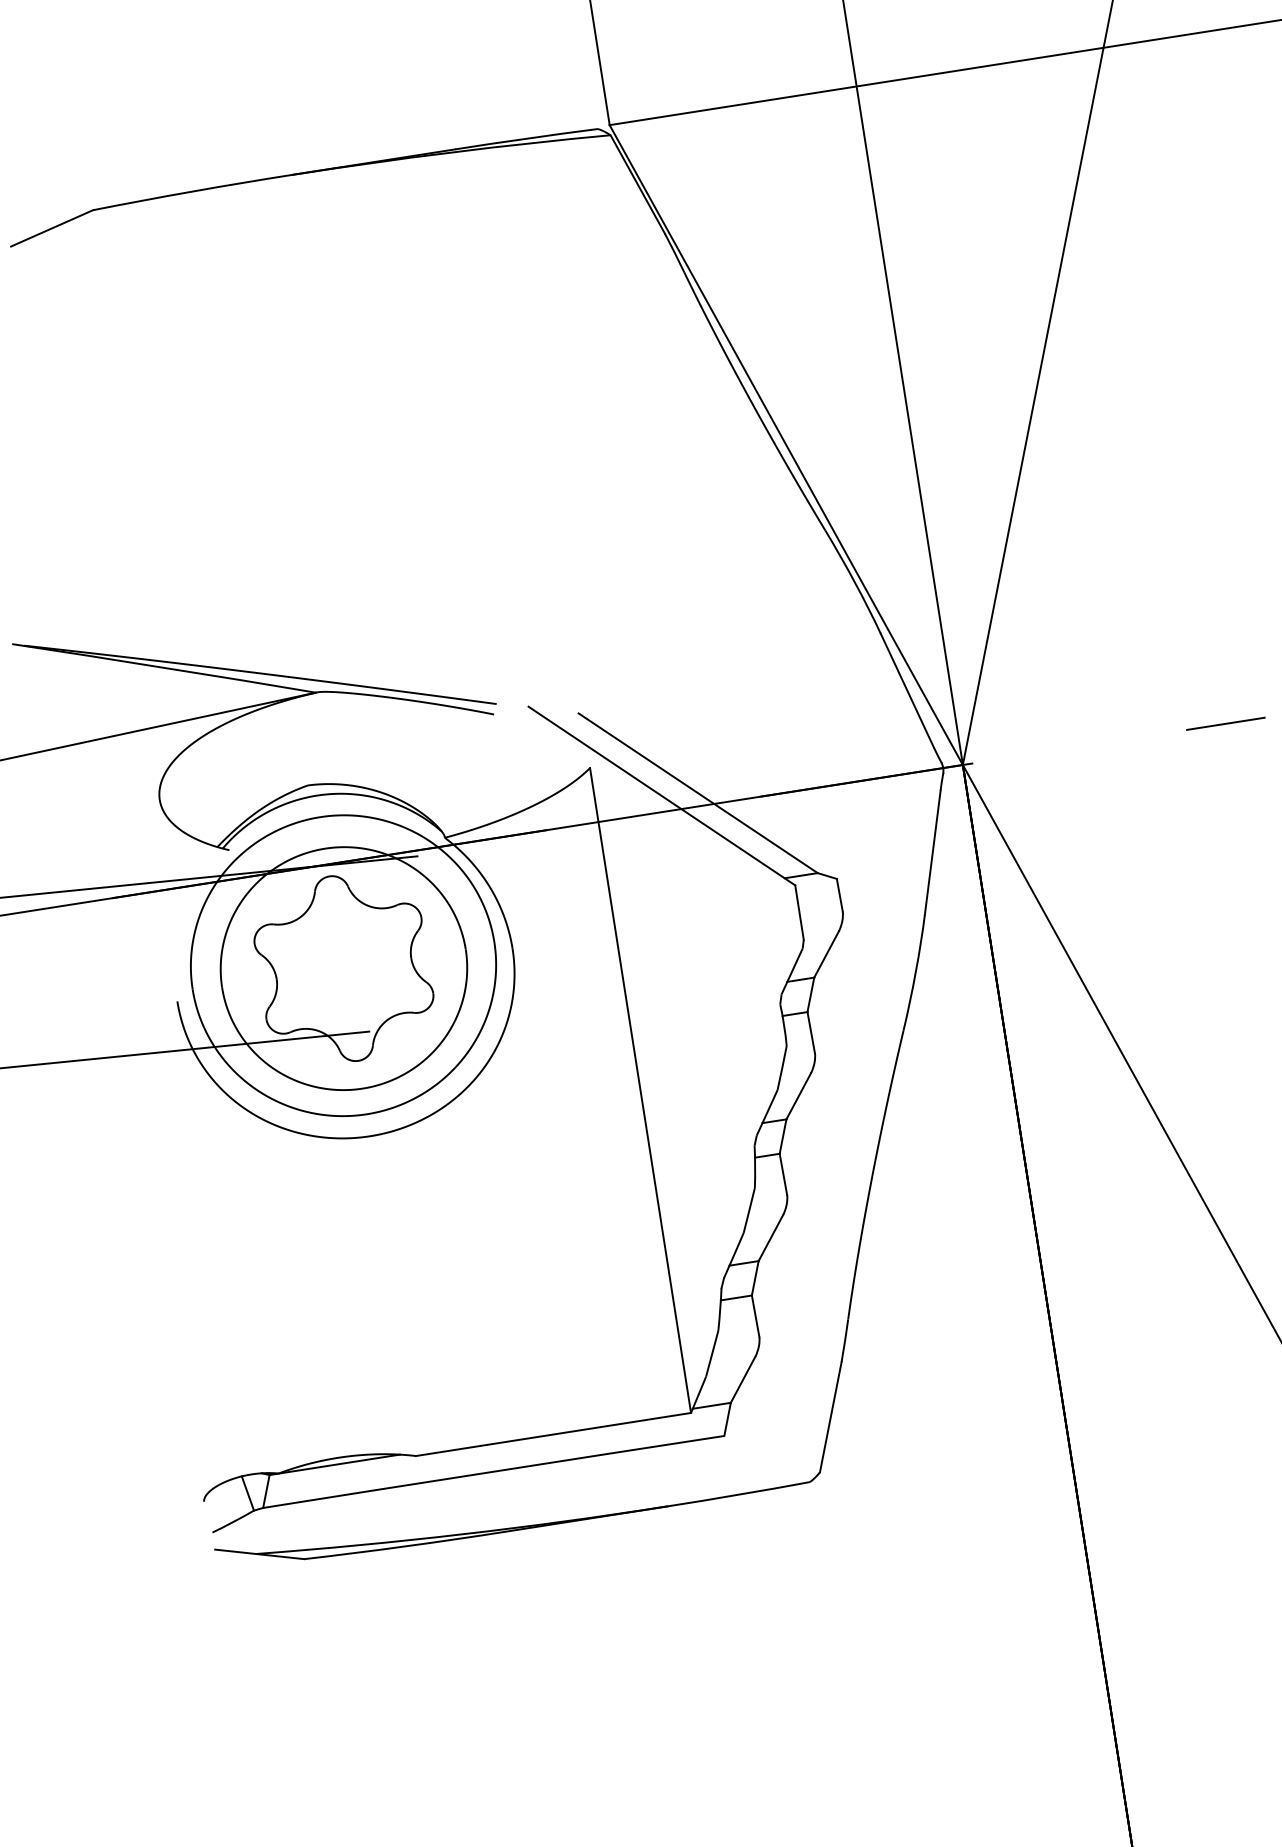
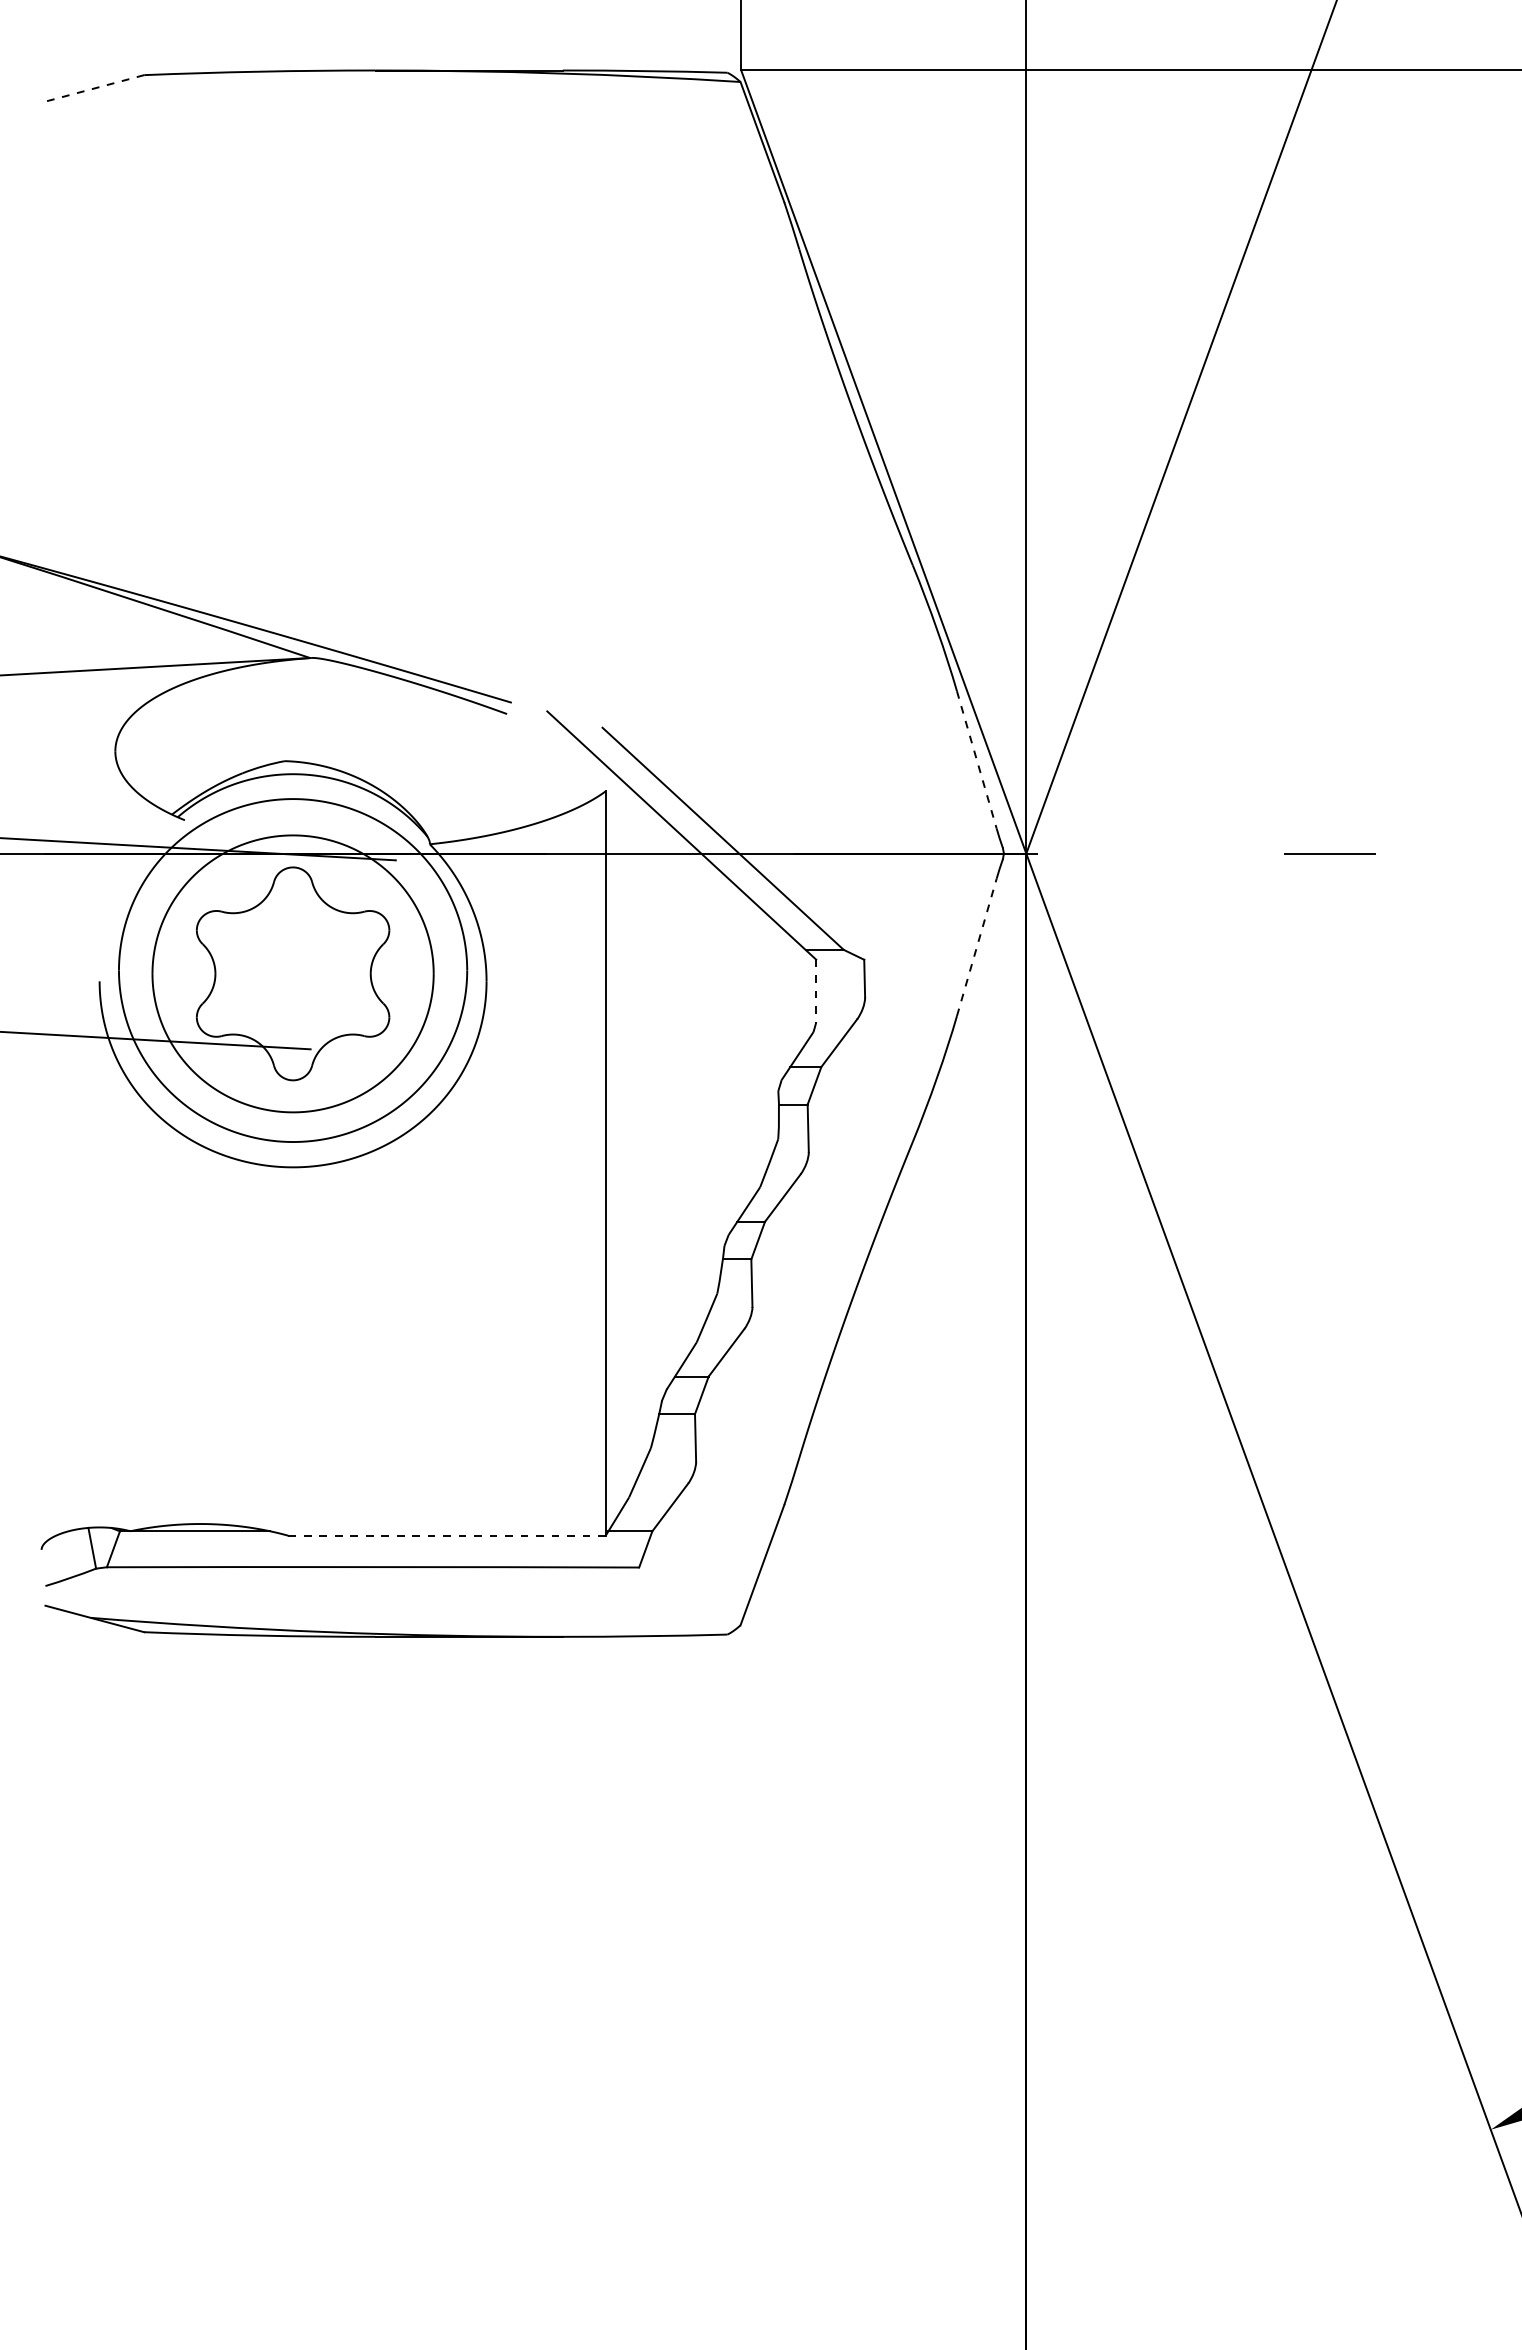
line: (51, 228) -> (94, 88), solid -> dashed
line: (906, 690) -> (976, 759), solid -> dashed
line: (932, 853) -> (976, 947), solid -> dashed
line: (799, 912) -> (816, 991), solid -> dashed
line: (553, 1434) -> (447, 1535), solid -> dashed

